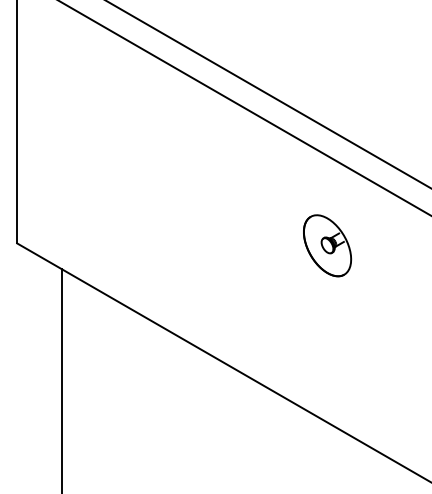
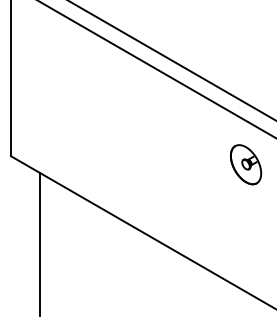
part: (328, 245) -> (246, 164), moved

